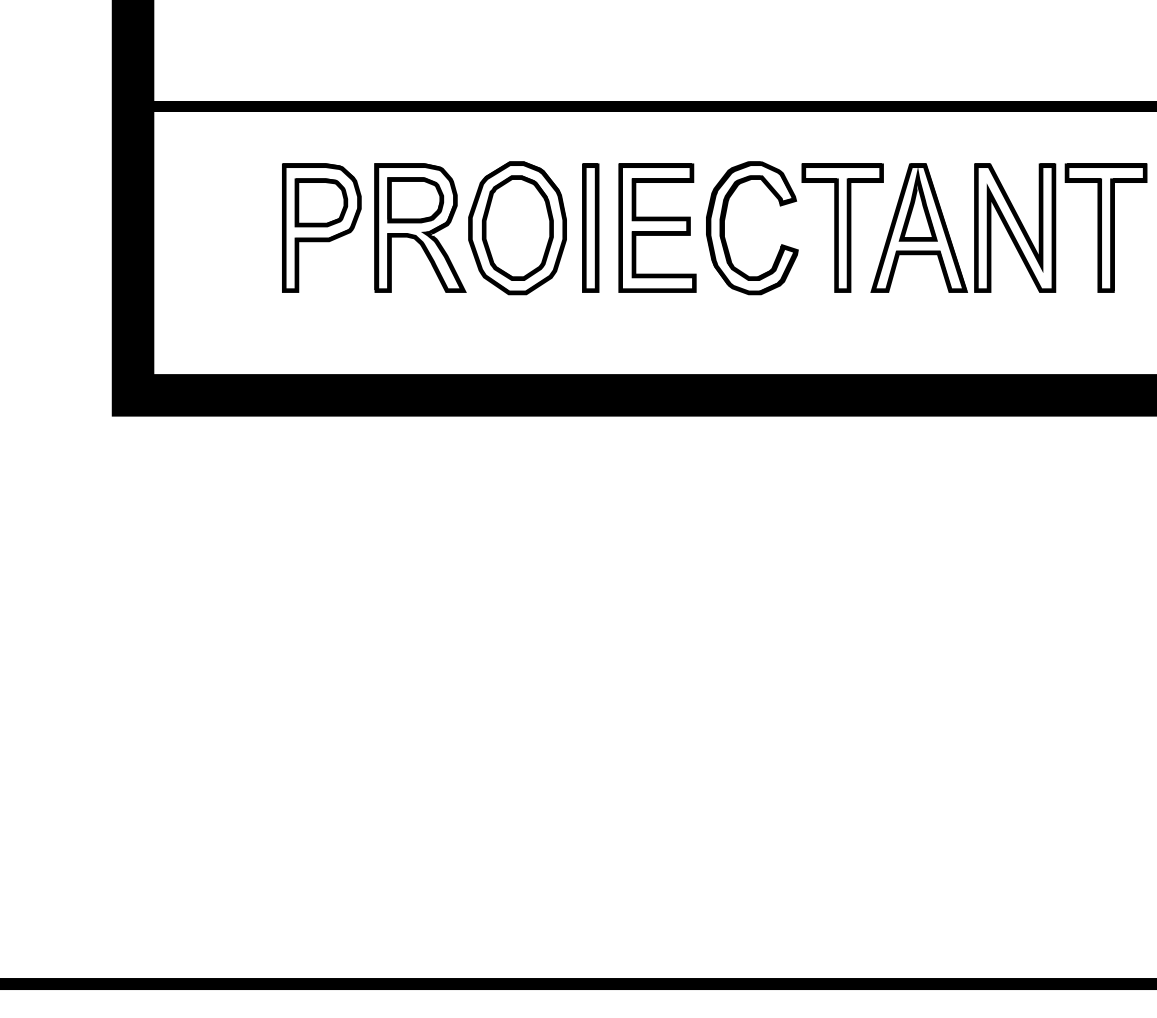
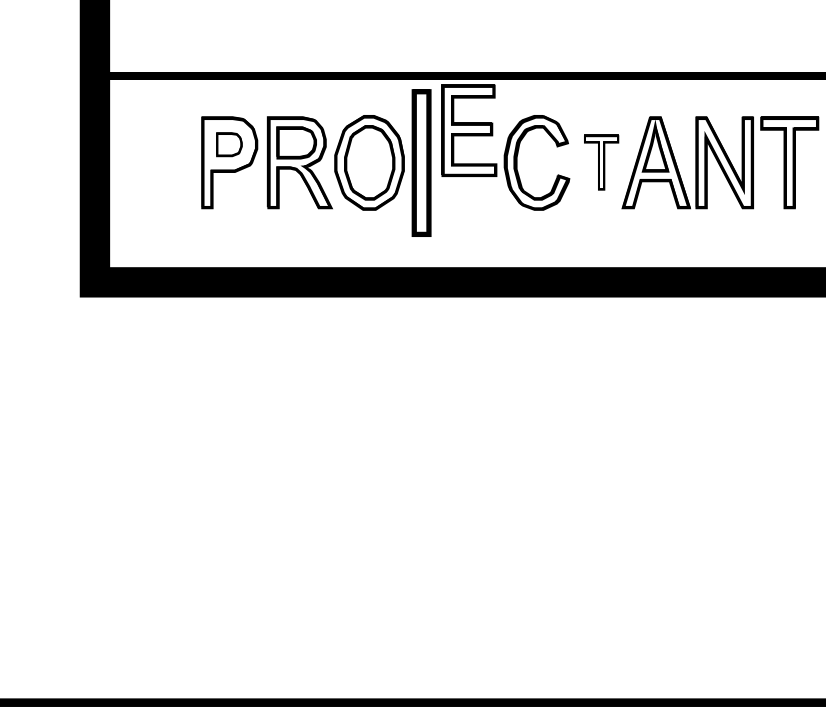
part: (321, 202) -> (229, 144), size x0.7
part: (590, 227) -> (421, 162), size x1.6
part: (657, 227) -> (469, 130), moved
part: (842, 227) -> (601, 162), size x0.6

